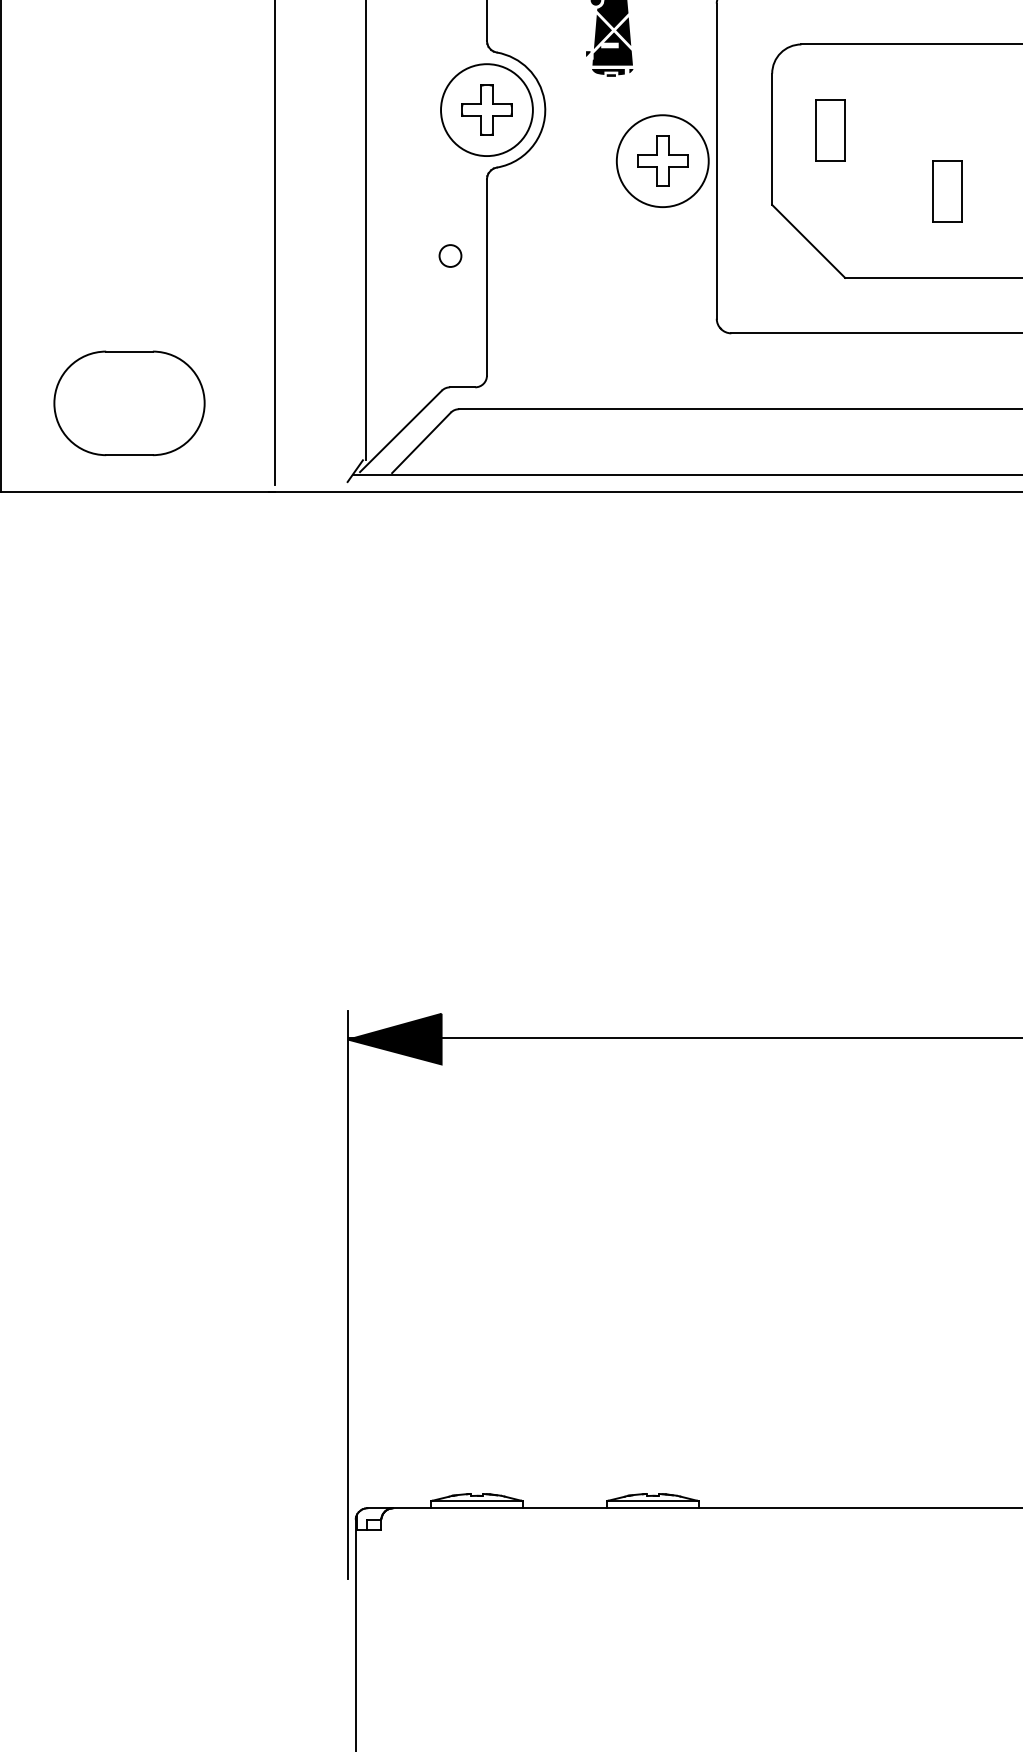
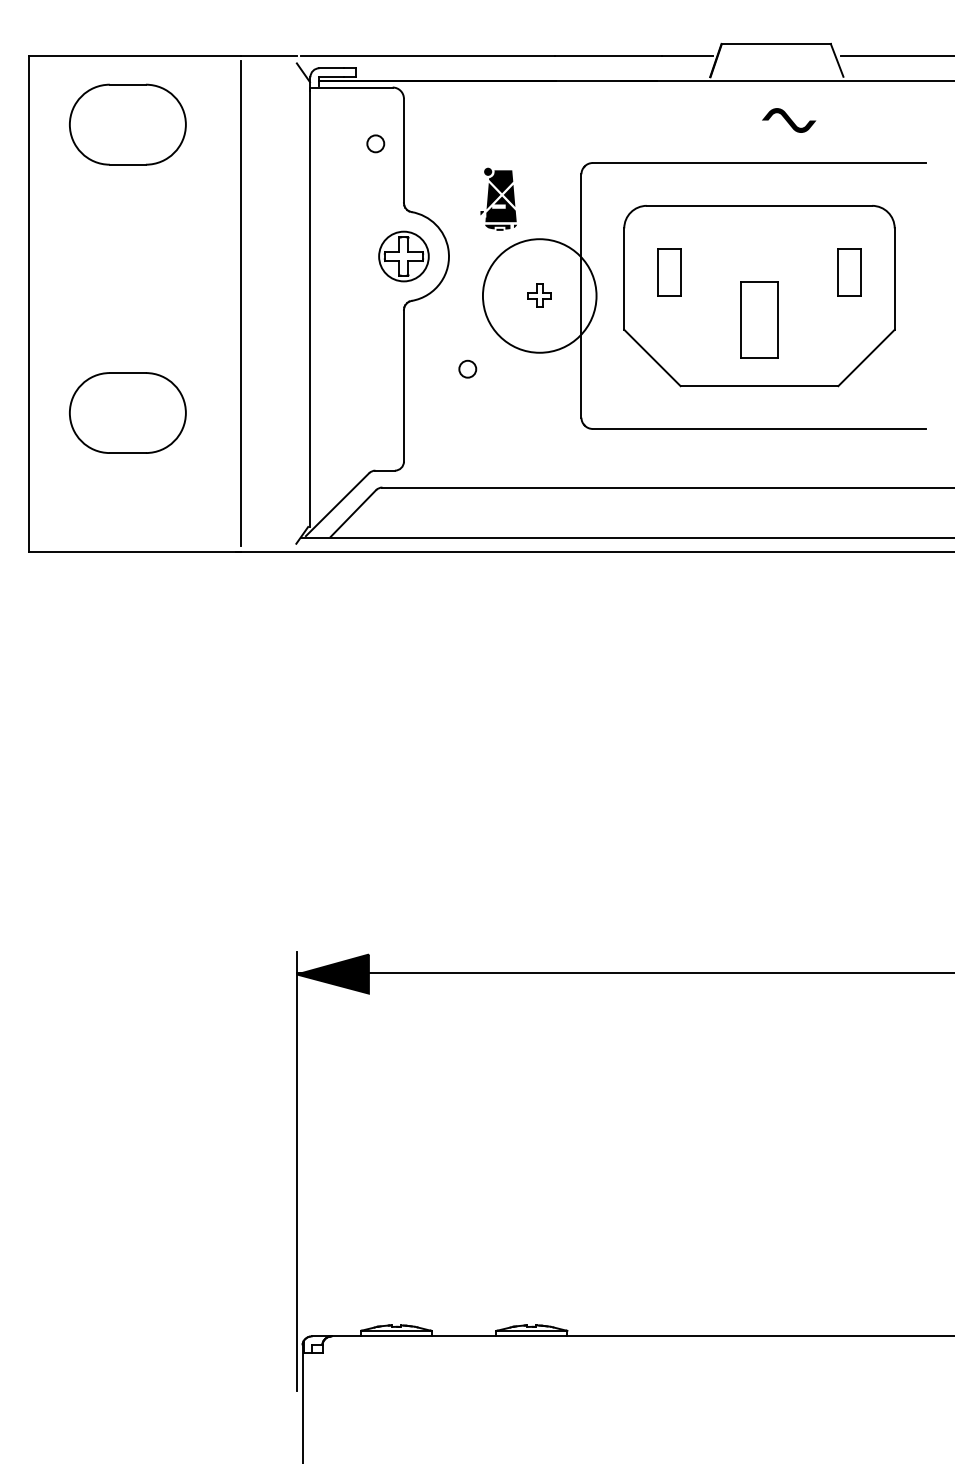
circle: (486, 110) -> (403, 256), size x0.7
circle: (662, 160) -> (539, 295), size x1.6
part: (662, 160) -> (539, 295), size x0.6
part: (947, 191) -> (759, 319), size x1.6
circle: (450, 255) -> (467, 368), moved
part: (129, 402) -> (127, 412), moved

